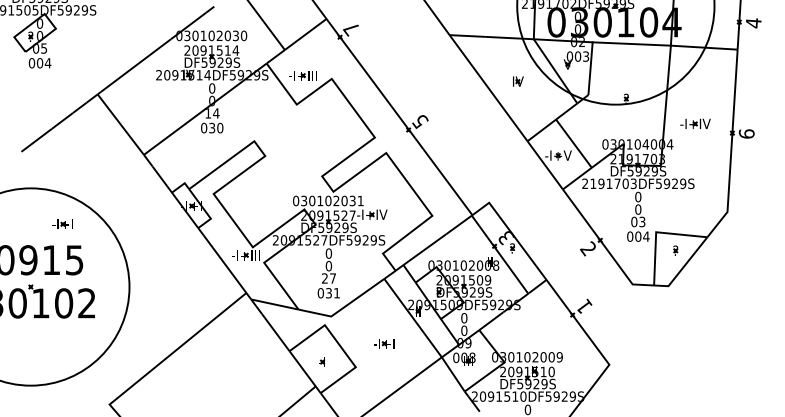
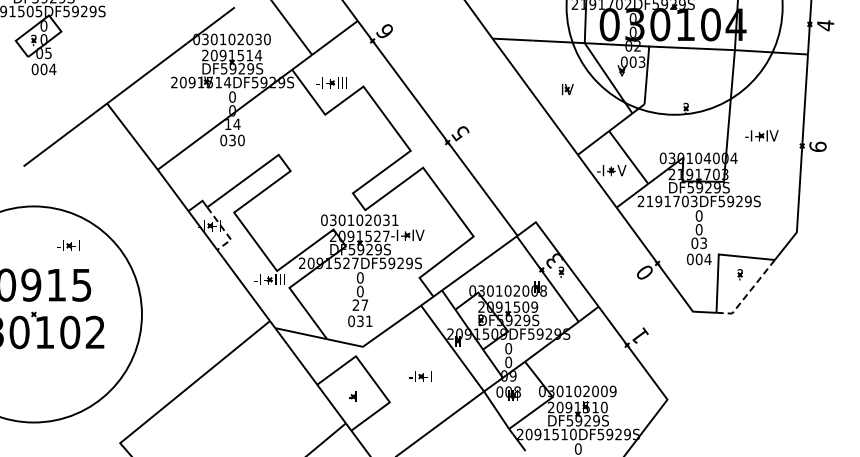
text: (350, 29) -> (384, 32), 7 -> 6
line: (204, 211) -> (224, 231), solid -> dashed
text: (587, 248) -> (643, 272), 2 -> 0
line: (683, 267) -> (748, 293), solid -> dashed

